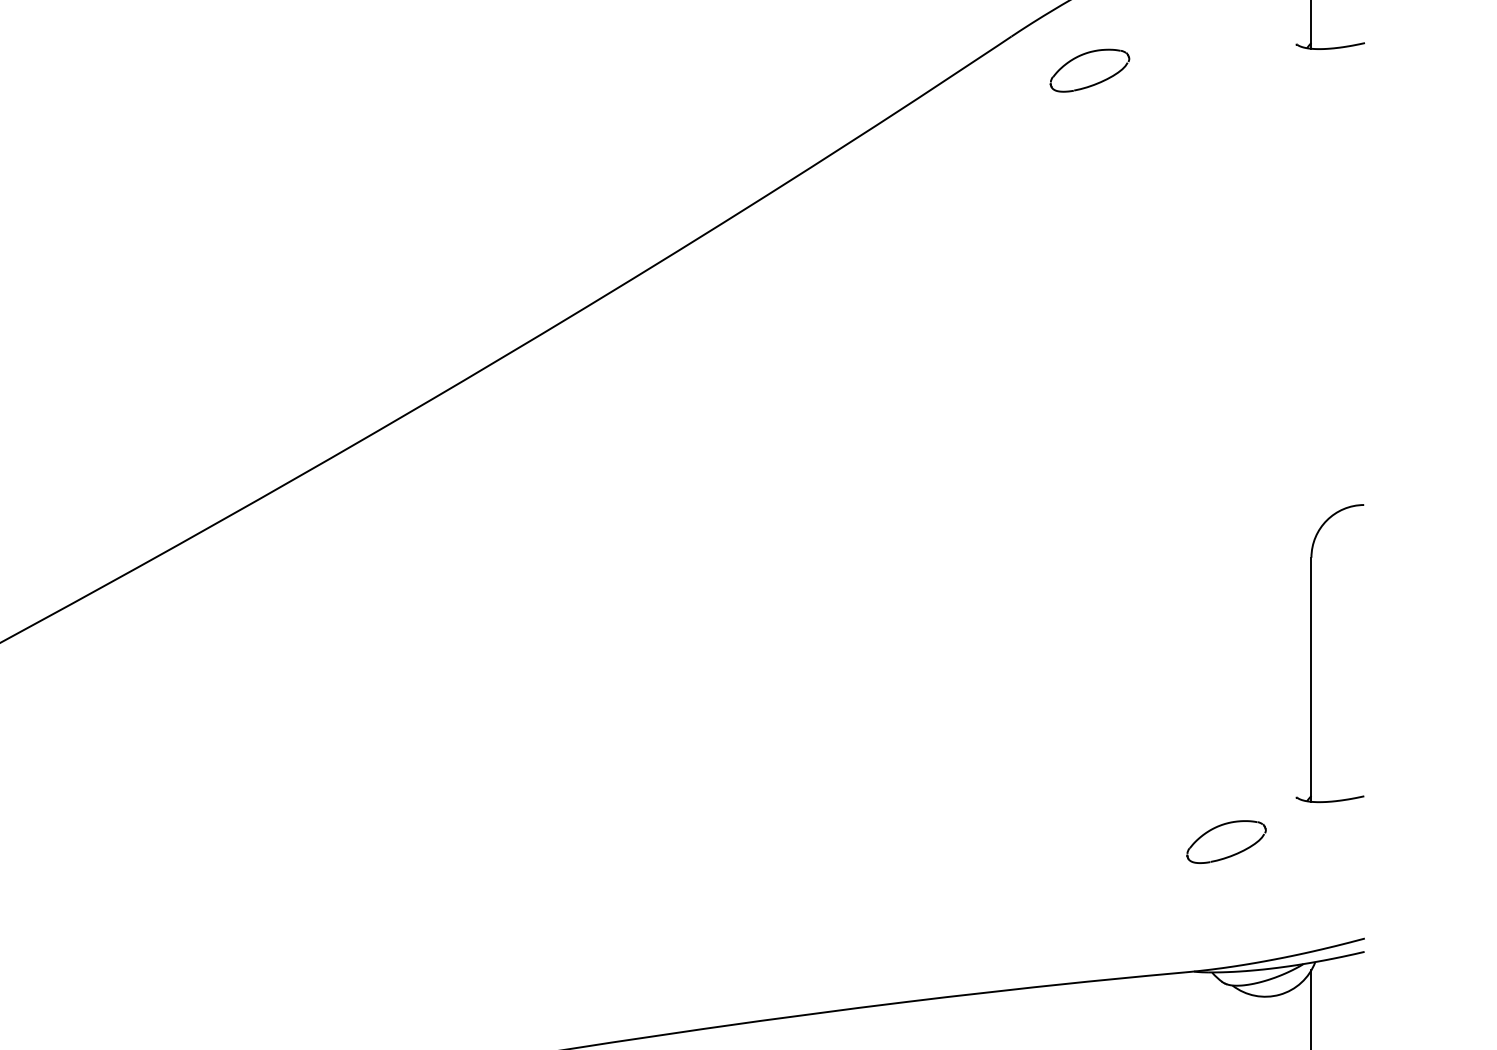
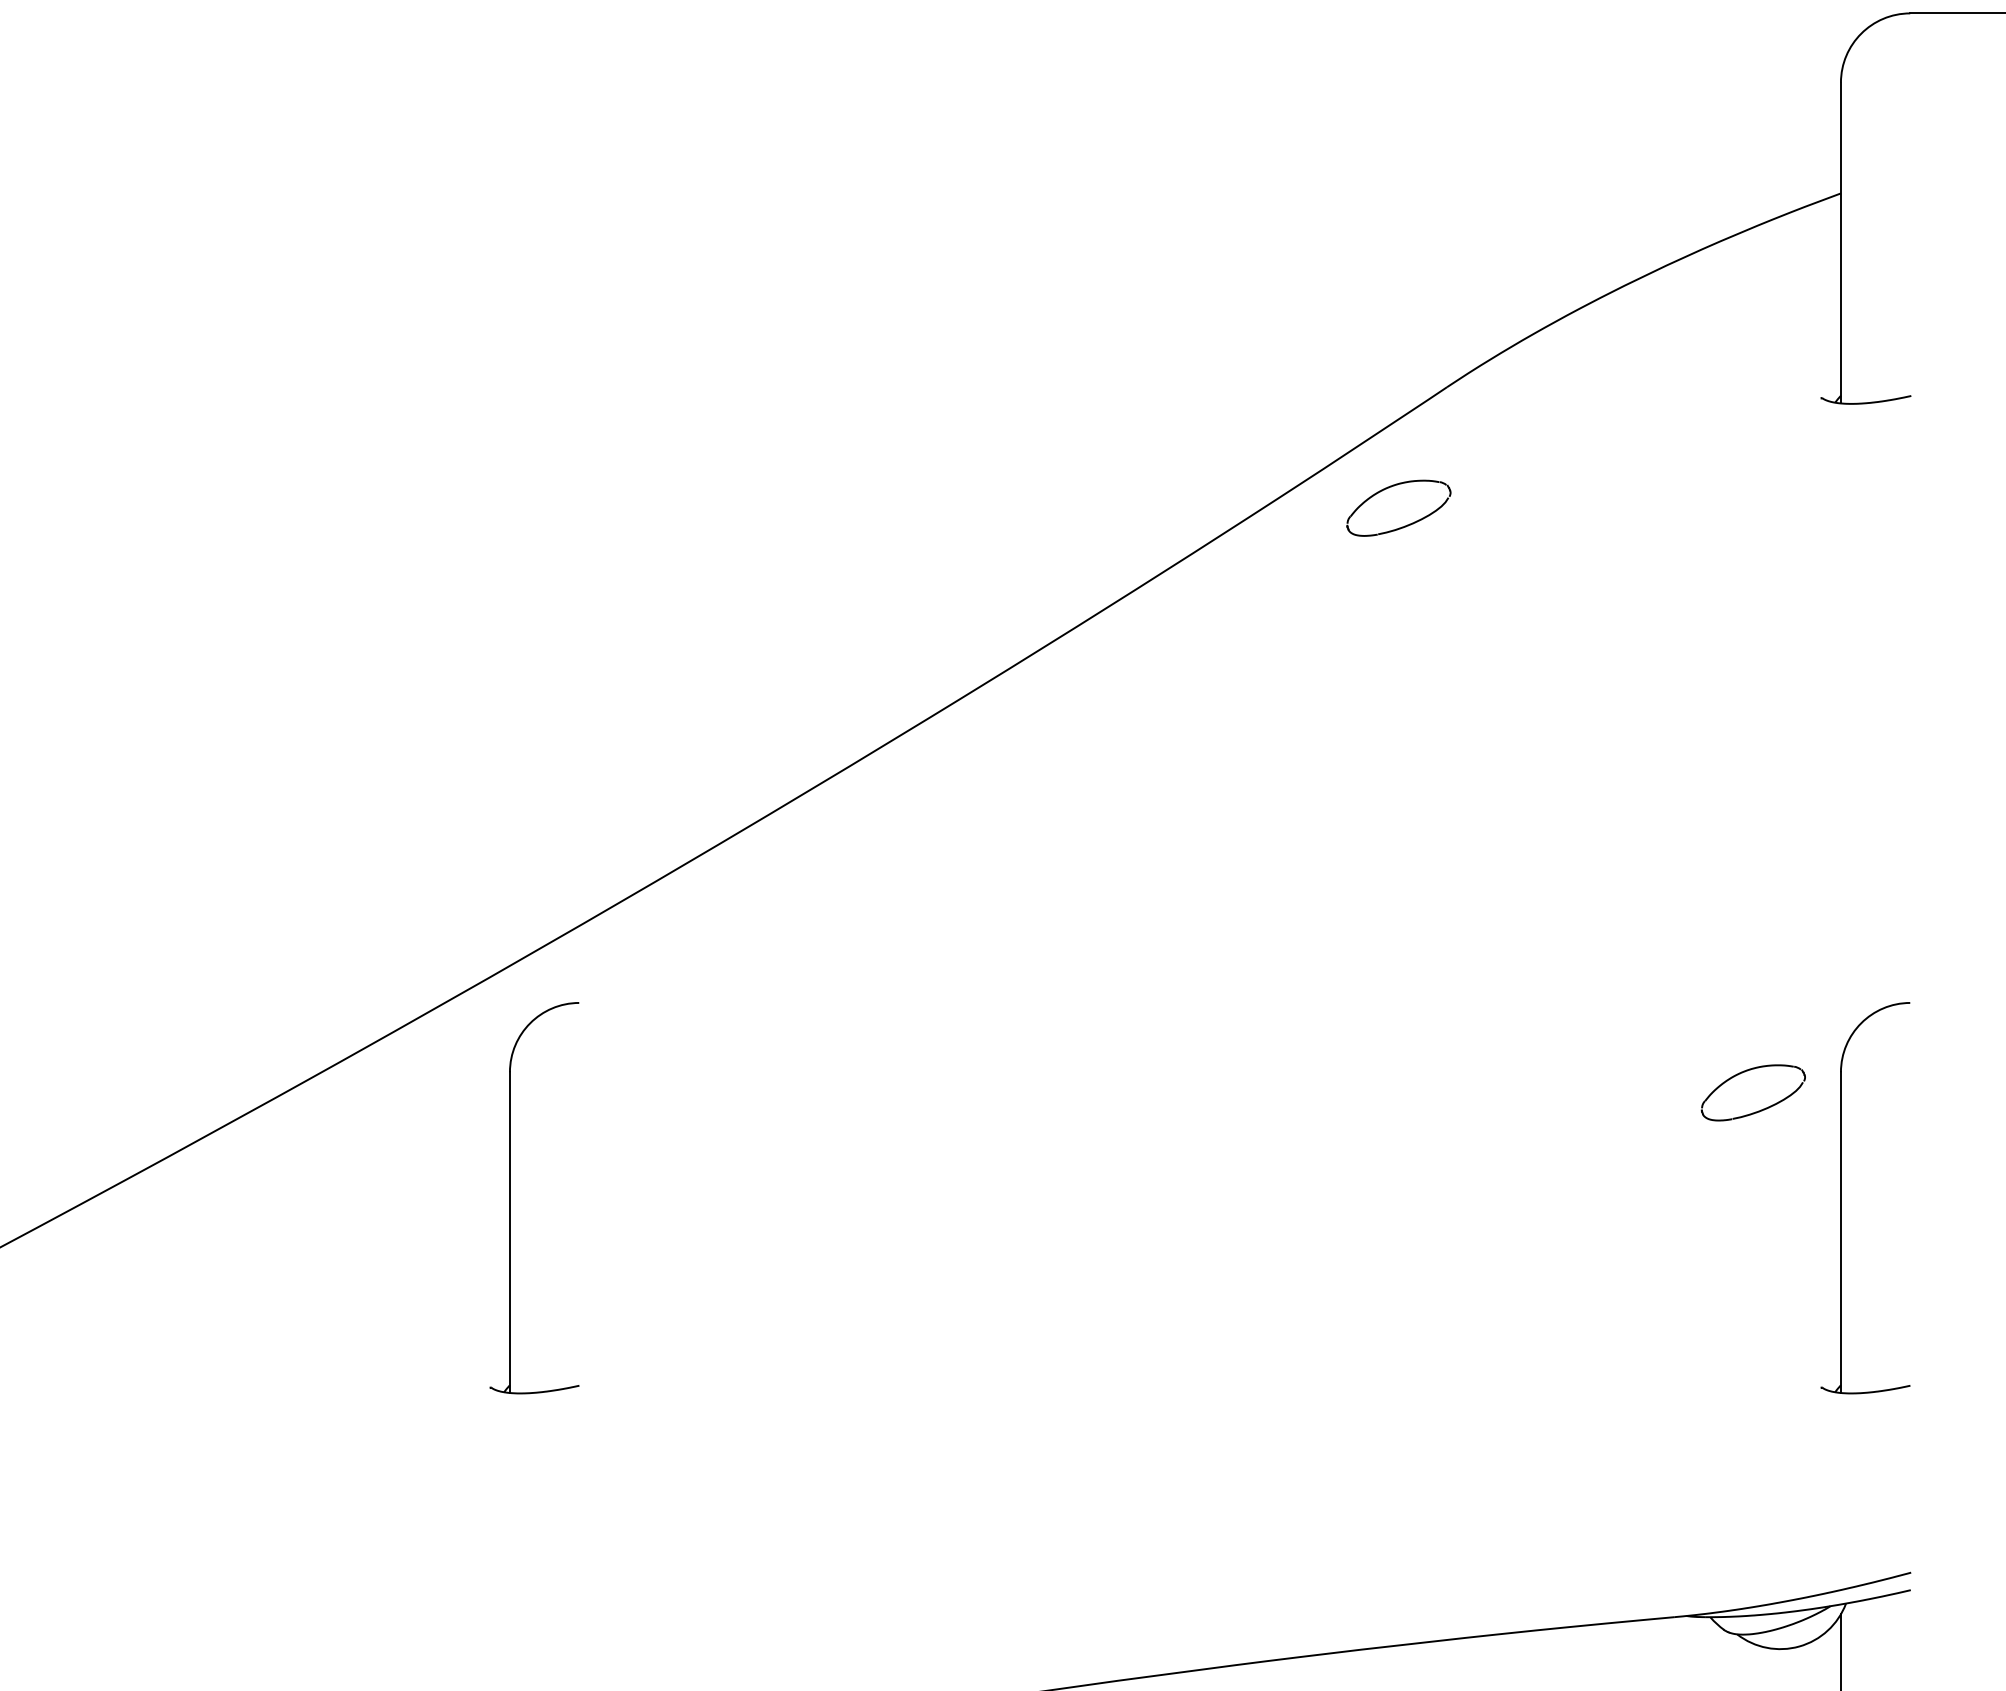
part: (1089, 70) -> (1398, 507), moved
part: (298, 653) -> (510, 1198), added
part: (1225, 841) -> (1752, 1092), moved

